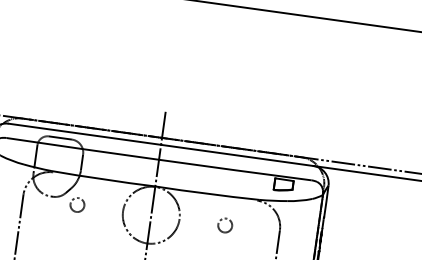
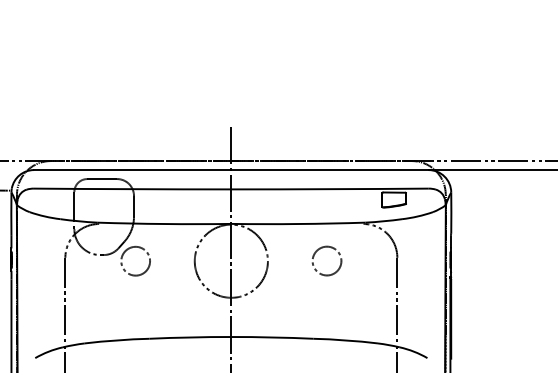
circle: (77, 205) -> (135, 261), size x1.6
circle: (224, 225) -> (326, 261), size x1.6

